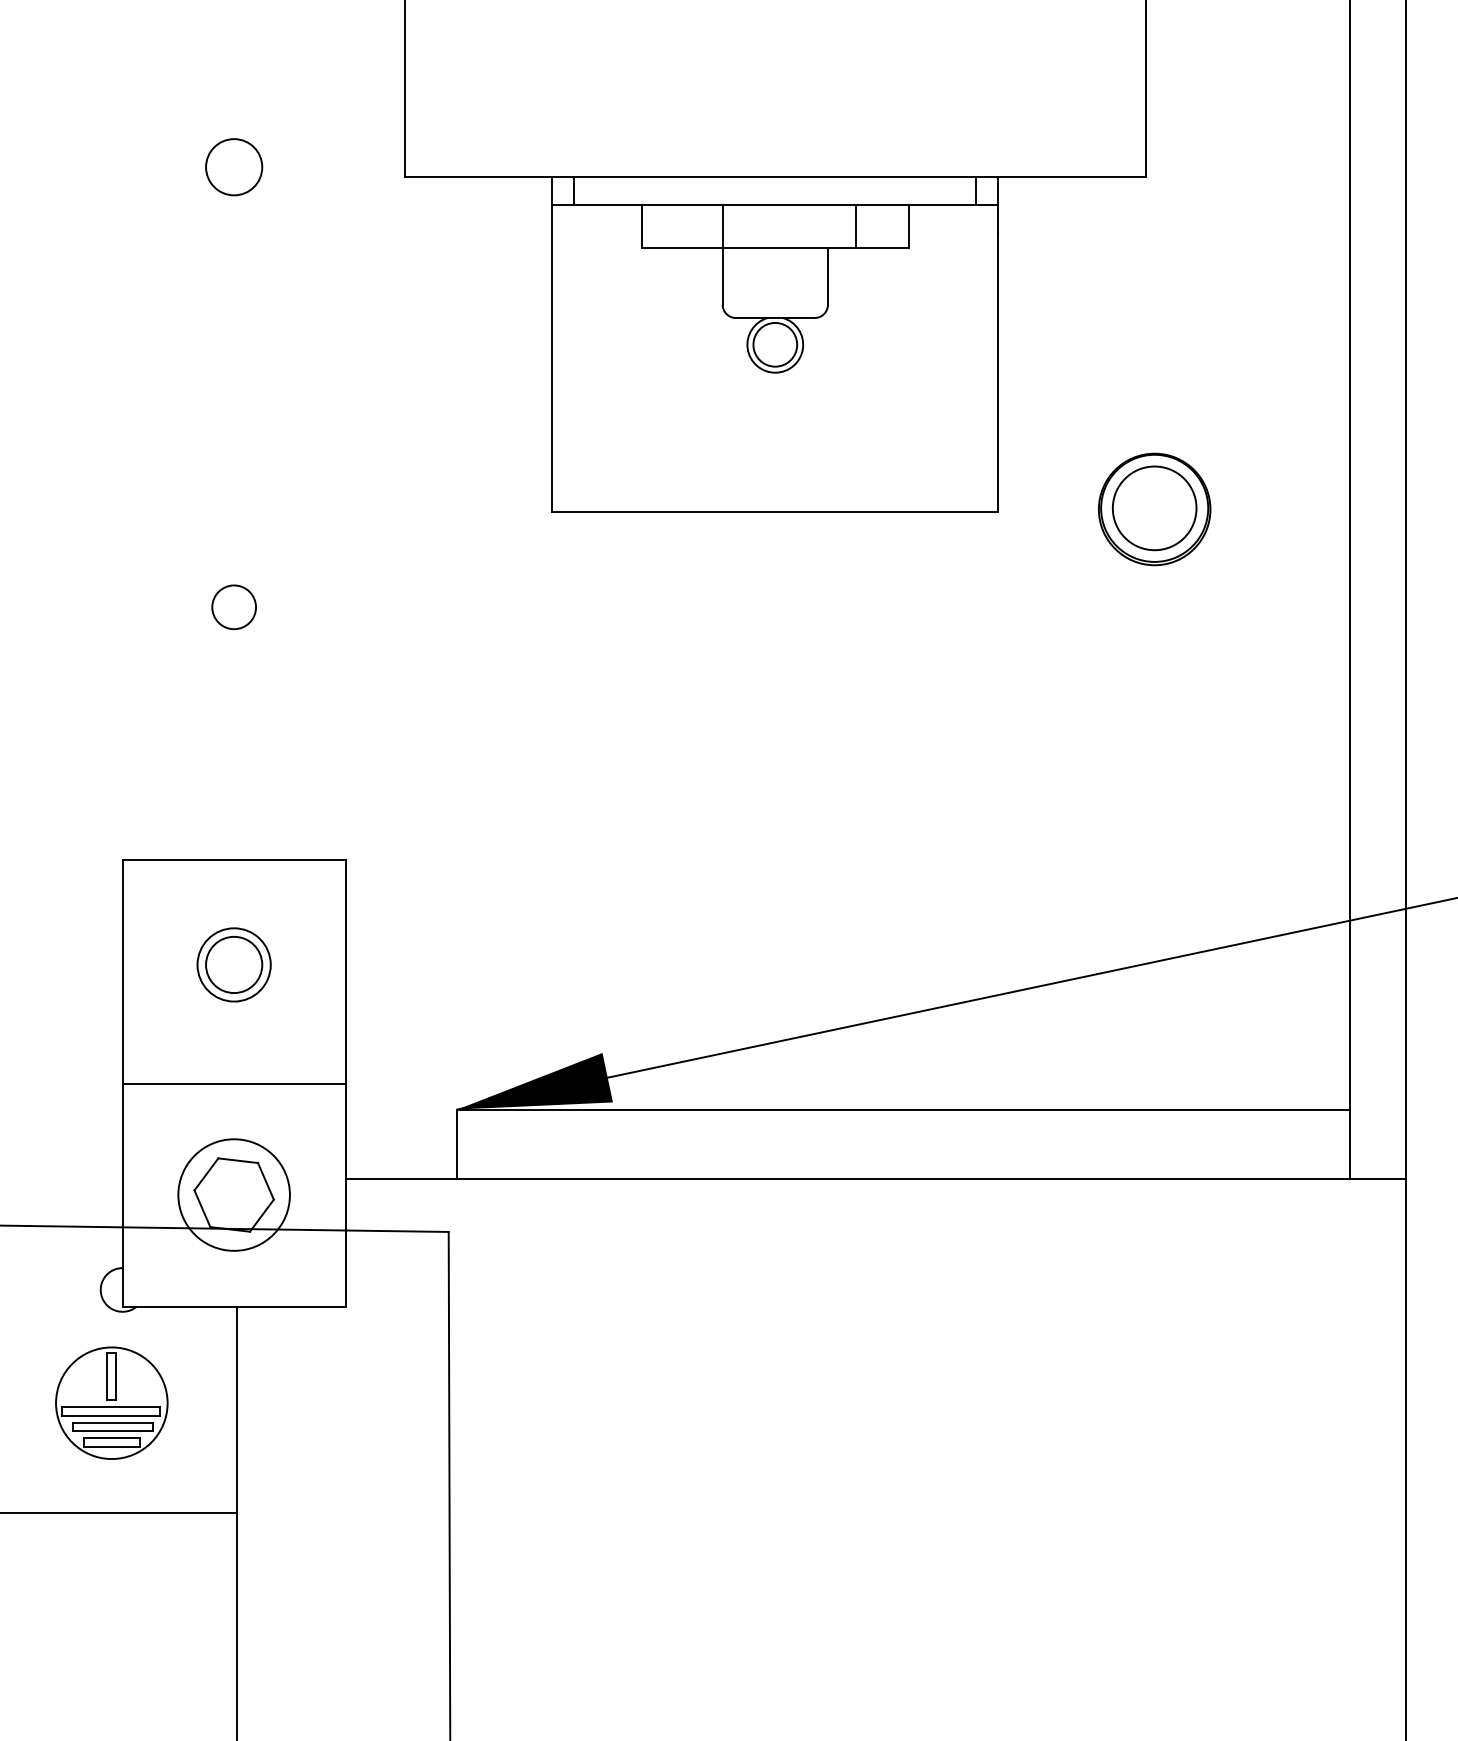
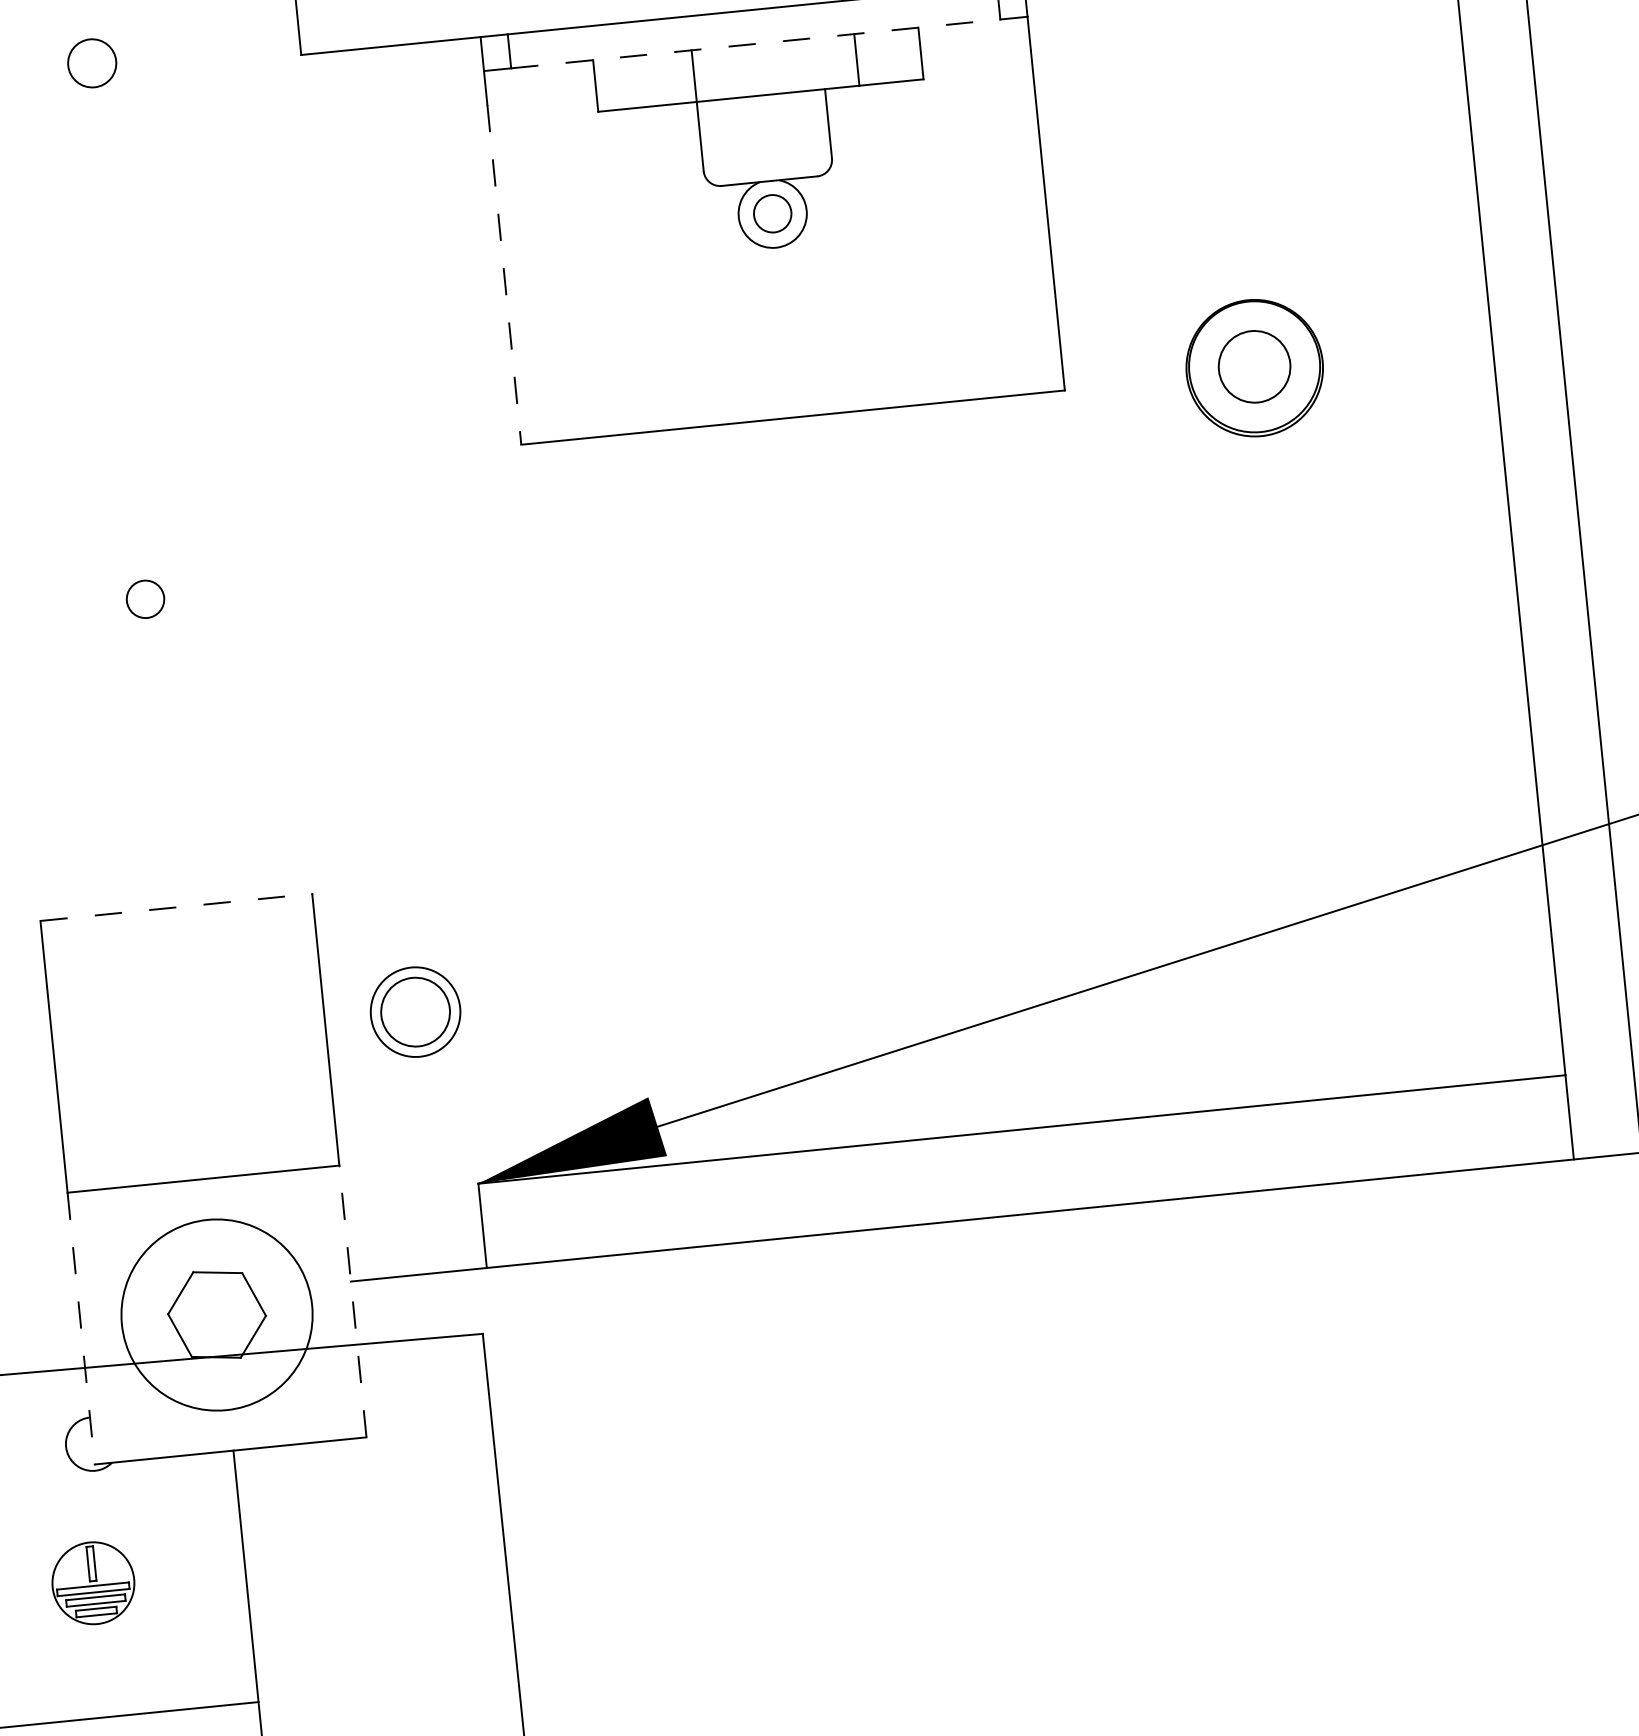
circle: (234, 167) -> (92, 63), size x0.7
line: (775, 205) -> (756, 44), solid -> dashed
circle: (775, 344) -> (772, 213), size x0.7
line: (552, 373) -> (504, 275), solid -> dashed
circle: (1154, 508) -> (1254, 367), size x0.7
circle: (233, 607) -> (144, 599), size x0.7
line: (234, 860) -> (176, 907), solid -> dashed
part: (233, 964) -> (414, 1011), moved
circle: (233, 1194) -> (216, 1314), size x1.4
line: (122, 1195) -> (81, 1329), solid -> dashed
line: (345, 1195) -> (352, 1302), solid -> dashed
part: (111, 1402) -> (92, 1582), size x0.6

